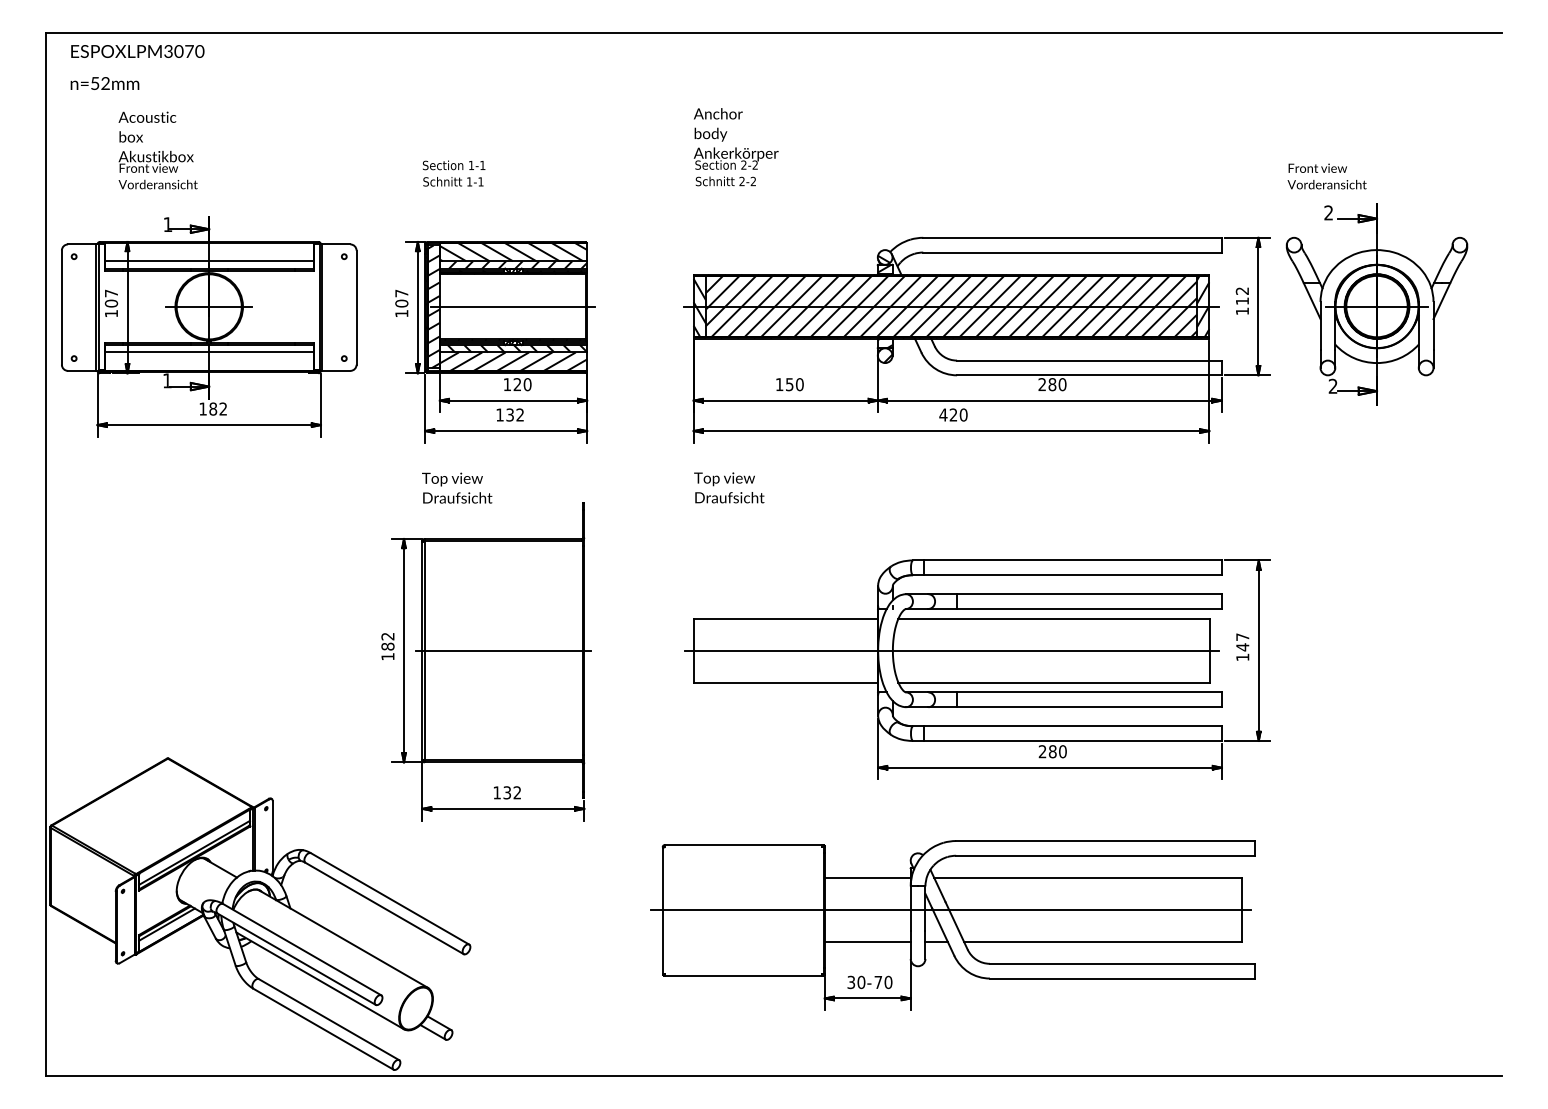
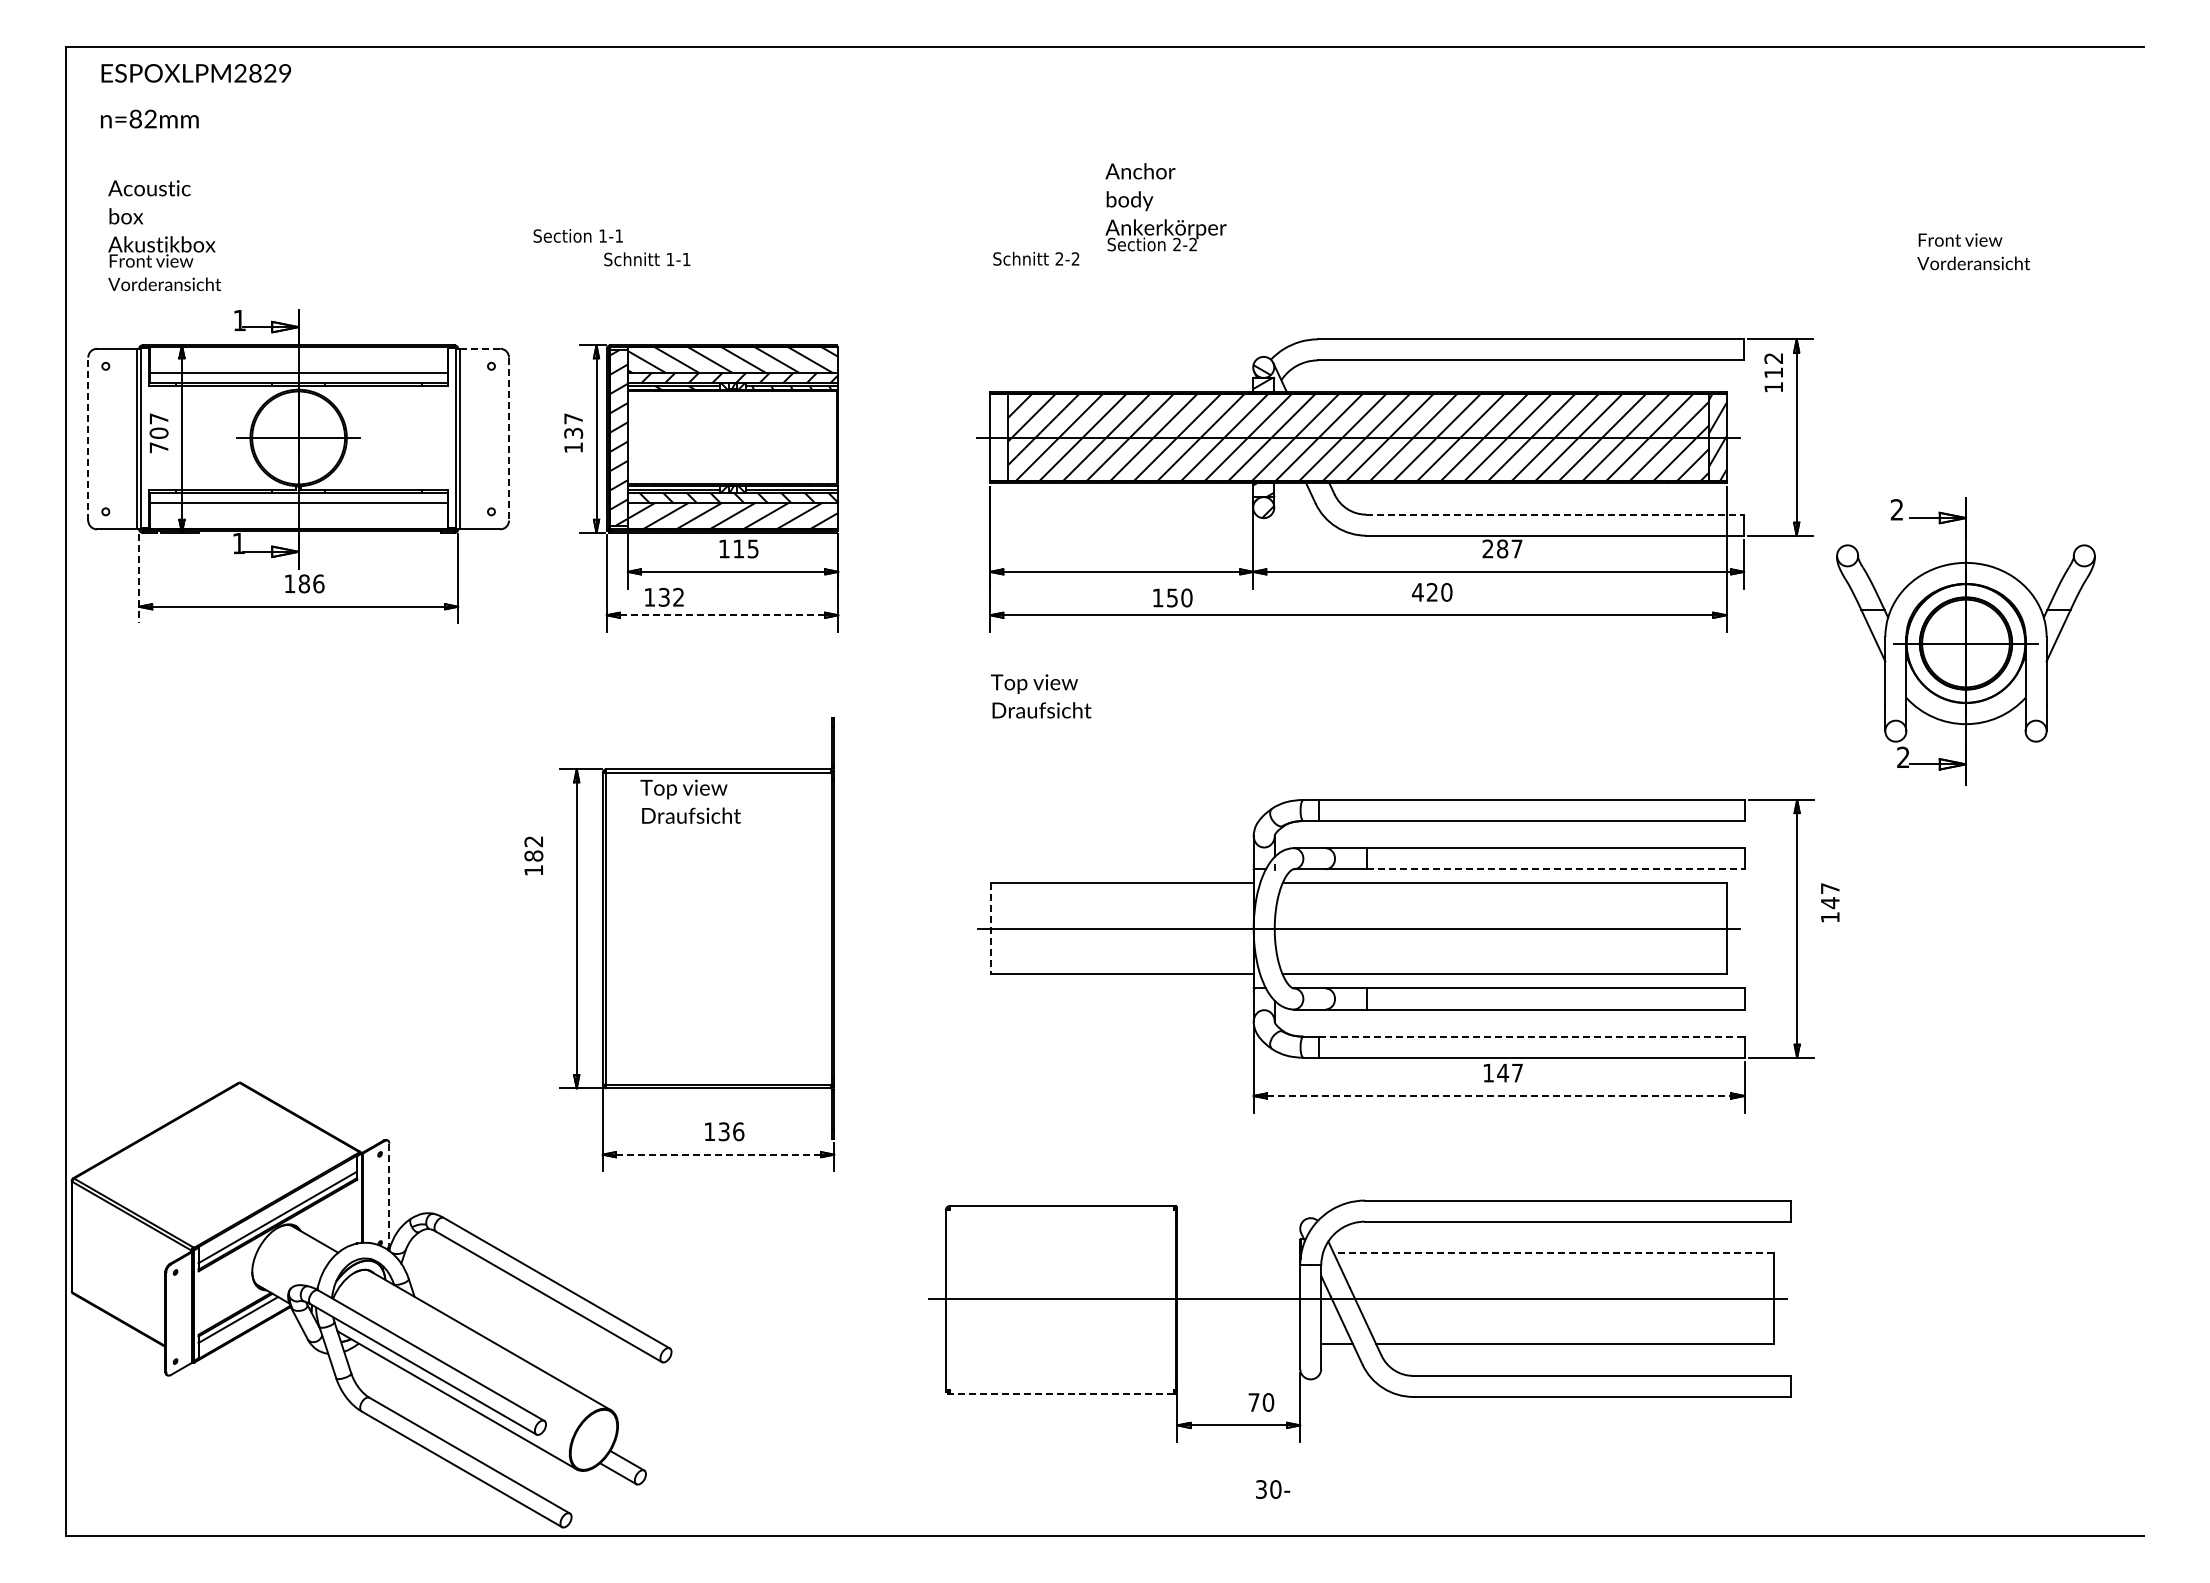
text: (183, 51) -> (262, 73), ESPOXLPM3070 -> ESPOXLPM2829
text: (94, 83) -> (135, 118), =52mm -> =82mm
text: (735, 139) -> (1165, 207), moved
text: (157, 150) -> (164, 235), moved
text: (453, 165) -> (577, 235), moved
text: (1326, 176) -> (1973, 251), moved
line: (336, 244) -> (480, 348), solid -> dashed
text: (1242, 300) -> (1773, 372), moved
text: (401, 303) -> (573, 432), 107 -> 137
part: (1376, 305) -> (1965, 641), moved
line: (512, 306) -> (731, 437), removed
hatch: (699, 306) -> (998, 437), removed
line: (62, 307) -> (88, 439), solid -> dashed
line: (356, 307) -> (509, 439), solid -> dashed
text: (111, 313) -> (158, 447), 107 -> 707
line: (1089, 360) -> (1555, 514), solid -> dashed
text: (522, 384) -> (745, 548), 120 -> 115
text: (789, 384) -> (1172, 597), moved
text: (1062, 384) -> (1516, 548), 280 -> 287
line: (97, 405) -> (139, 578), solid -> dashed
text: (223, 408) -> (318, 583), 182 -> 186
text: (510, 415) -> (664, 597), moved
text: (953, 415) -> (1432, 592), moved
line: (506, 431) -> (722, 615), solid -> dashed
text: (457, 487) -> (690, 801), moved
line: (1089, 609) -> (1555, 869), solid -> dashed
text: (387, 646) -> (533, 855), moved
text: (1242, 646) -> (1830, 902), moved
line: (503, 650) -> (718, 928), removed
line: (693, 650) -> (990, 928), solid -> dashed
line: (1072, 726) -> (1531, 1036), solid -> dashed
text: (1053, 751) -> (1503, 1072), 280 -> 147
line: (1050, 767) -> (1499, 1095), solid -> dashed
text: (517, 792) -> (738, 1131), 132 -> 136
line: (503, 808) -> (718, 1154), solid -> dashed
line: (272, 836) -> (389, 1193), solid -> dashed
line: (867, 878) -> (1238, 1253), removed
line: (1088, 878) -> (1553, 1253), solid -> dashed
line: (867, 941) -> (1238, 1344), removed
line: (743, 976) -> (1061, 1393), solid -> dashed
text: (859, 982) -> (1273, 1489), moved

